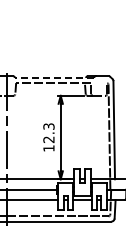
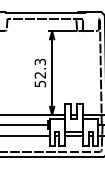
line: (54, 77) -> (45, 12), dashed -> solid
text: (48, 148) -> (39, 83), 12.3 -> 52.3

